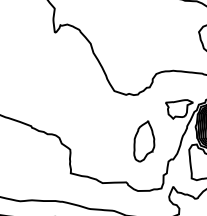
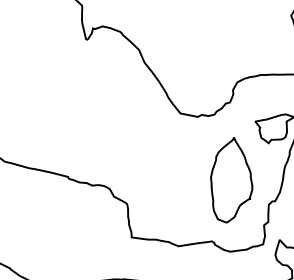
part: (144, 141) -> (231, 180), size x1.43

